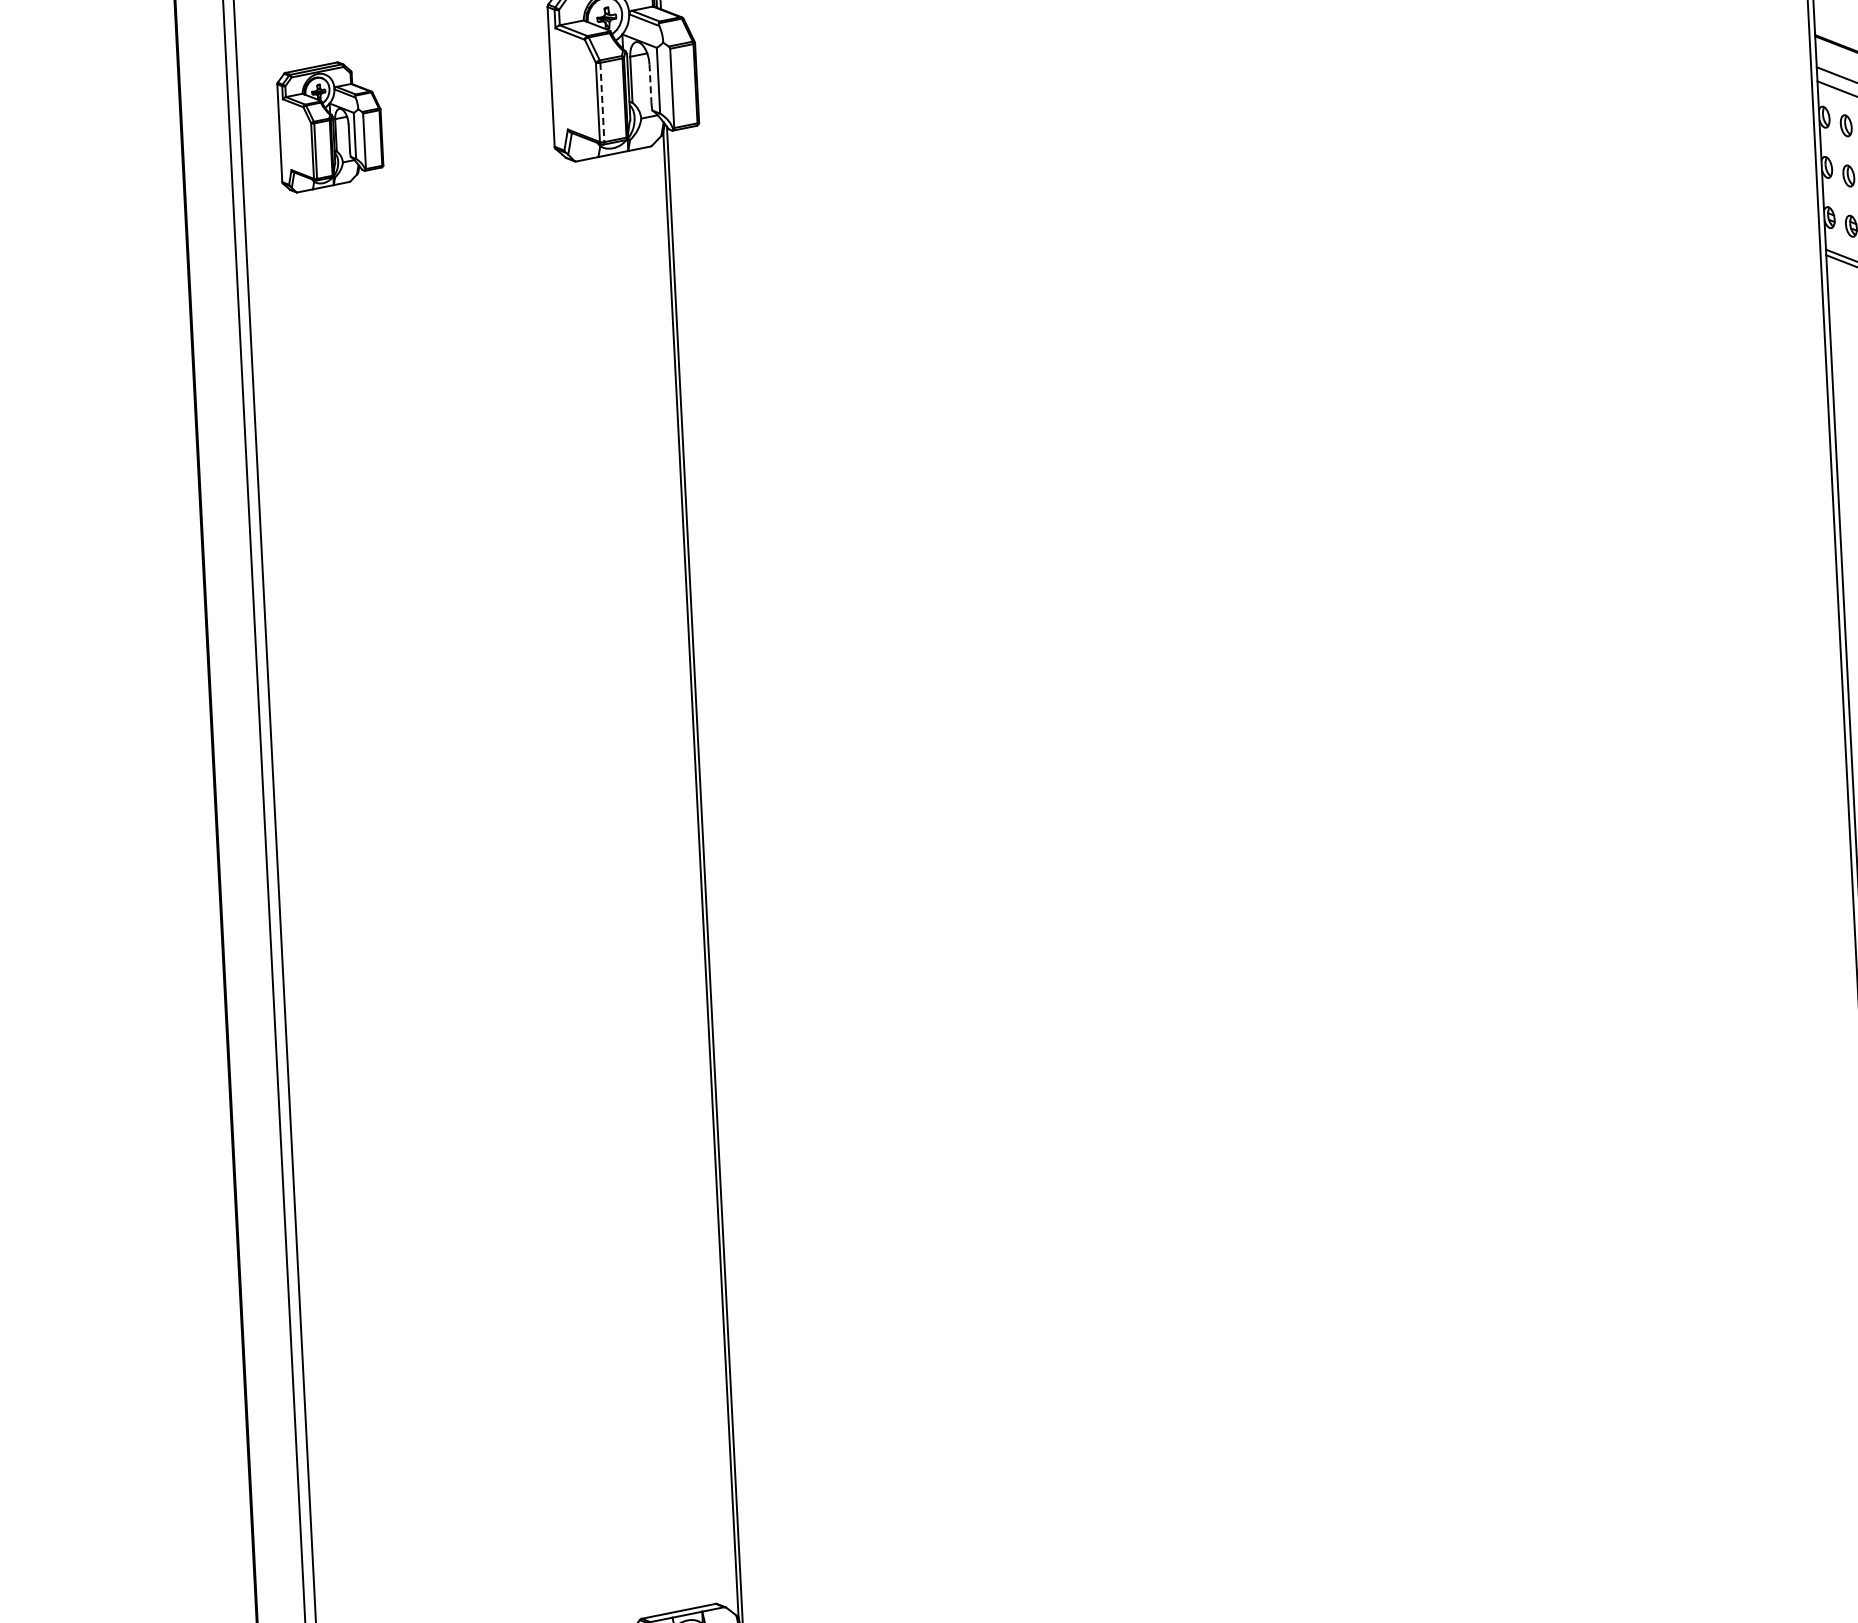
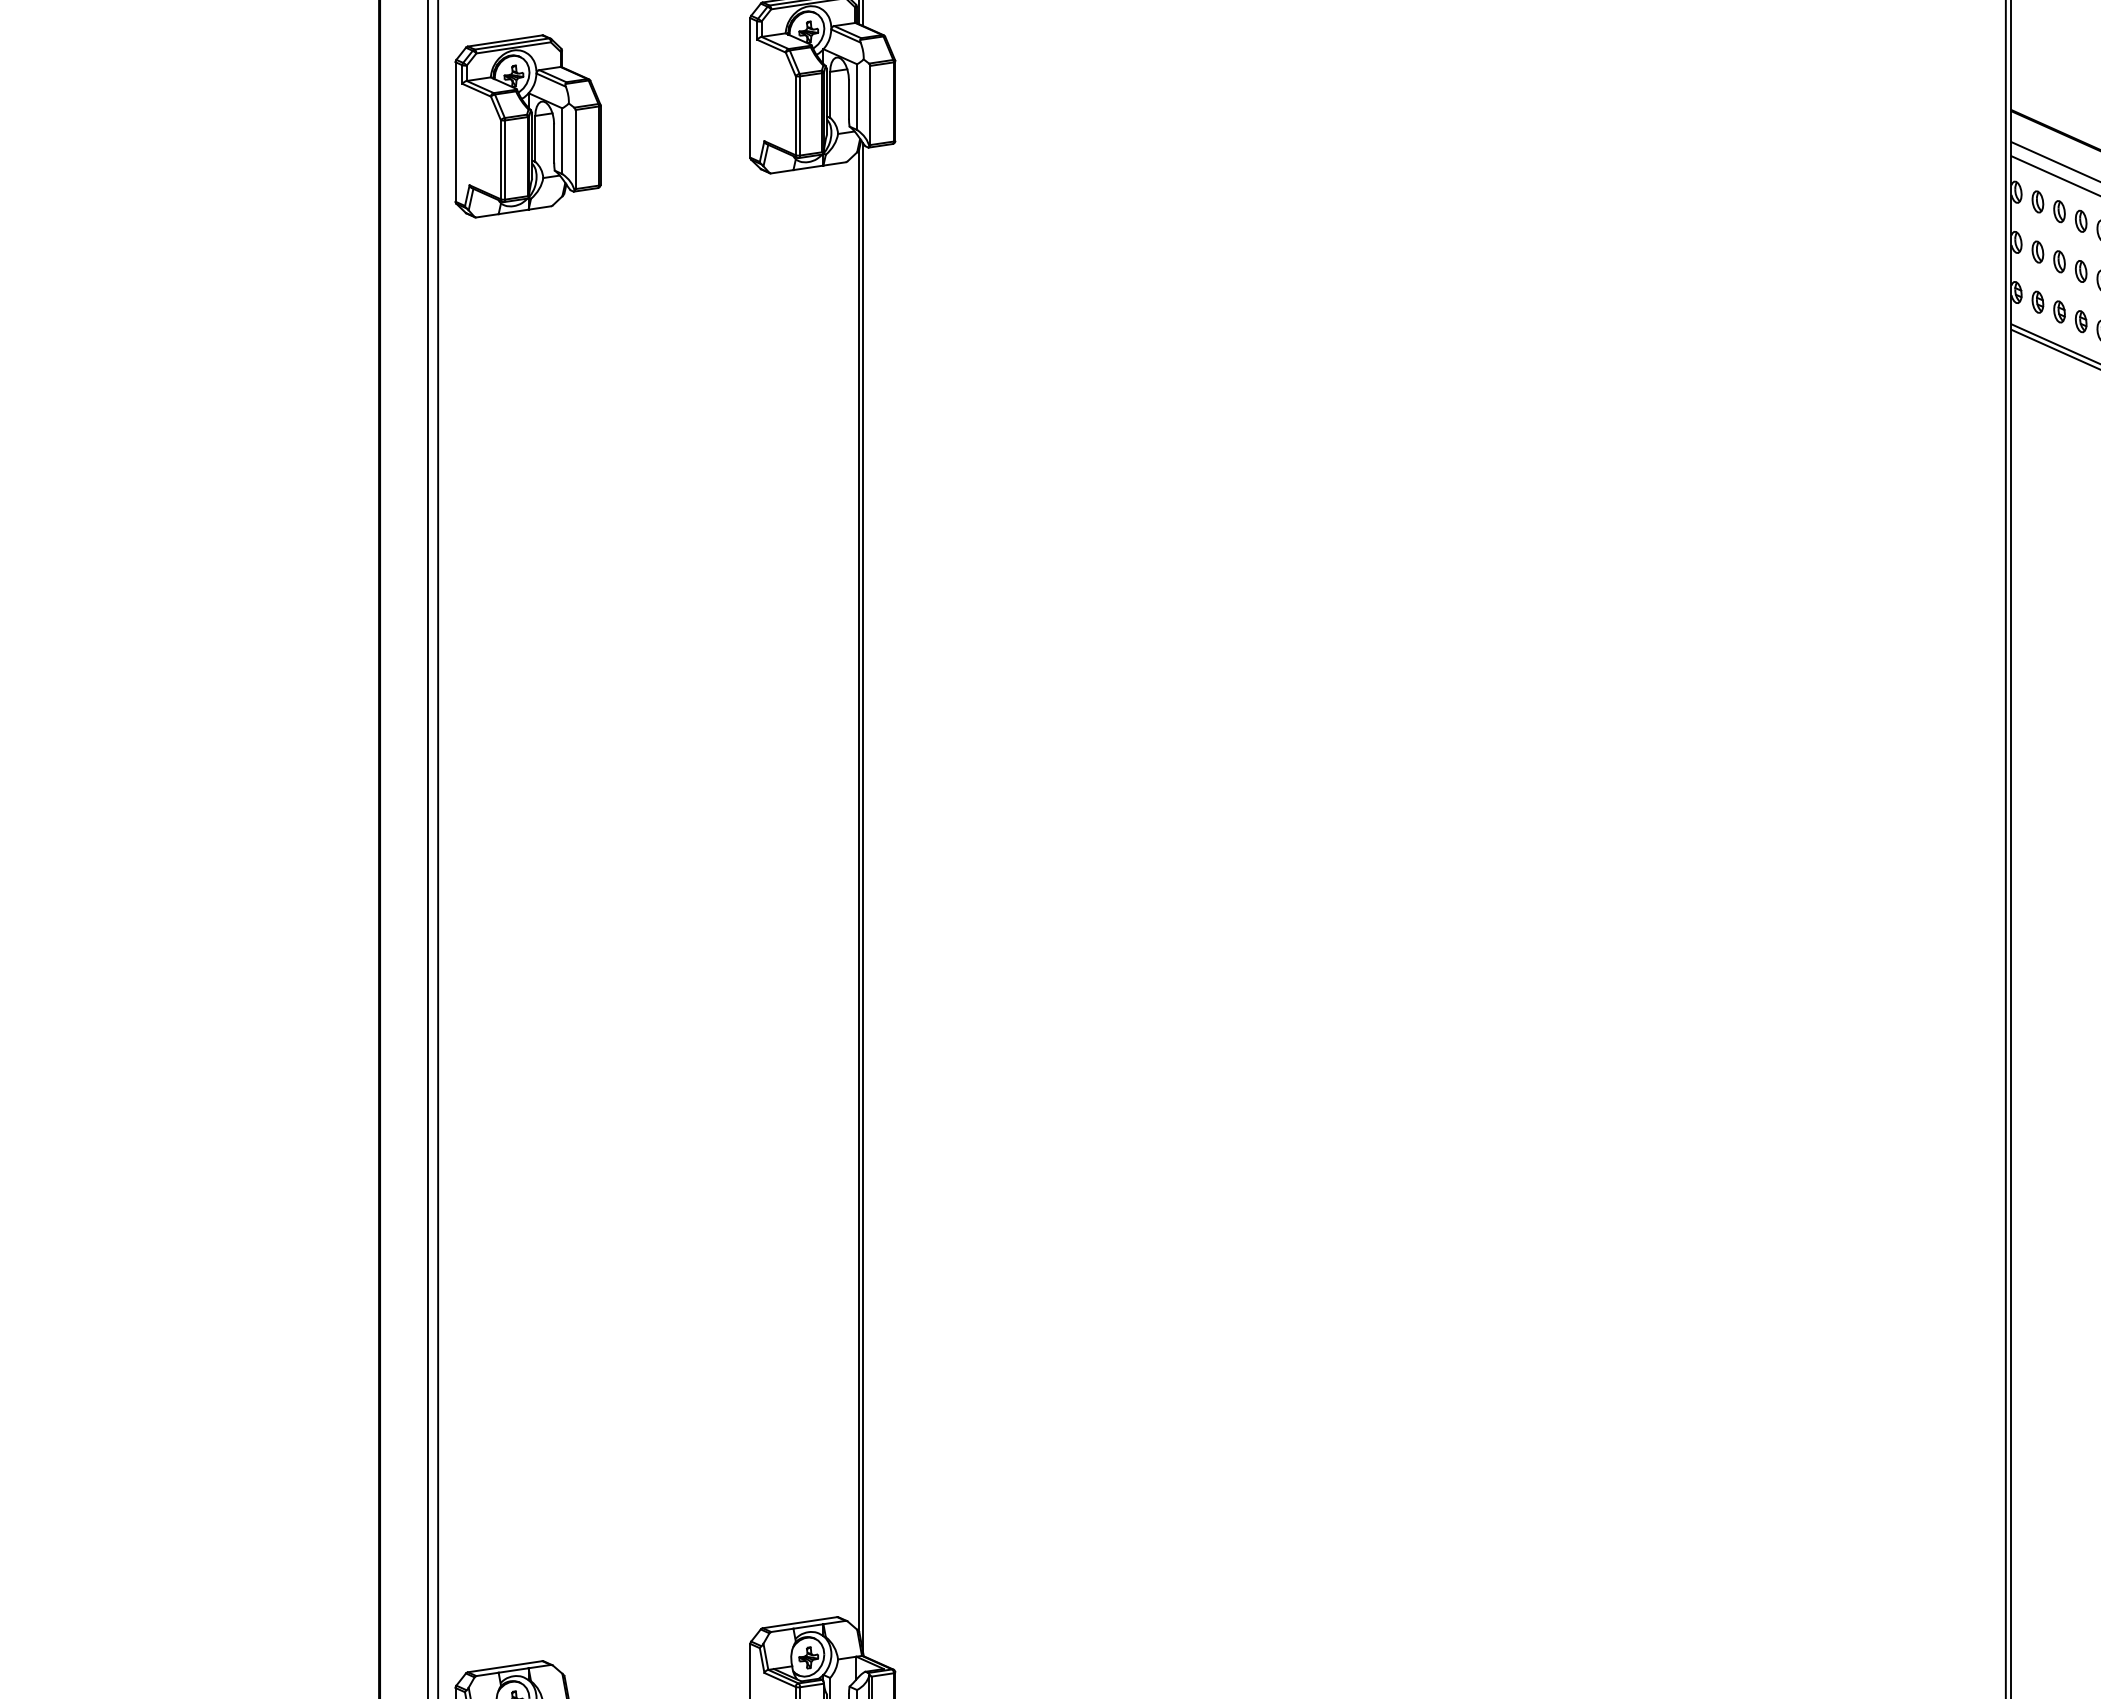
line: (650, 83) -> (849, 99), dashed -> solid
line: (602, 102) -> (800, 115), dashed -> solid
part: (329, 126) -> (527, 126), size x1.43

